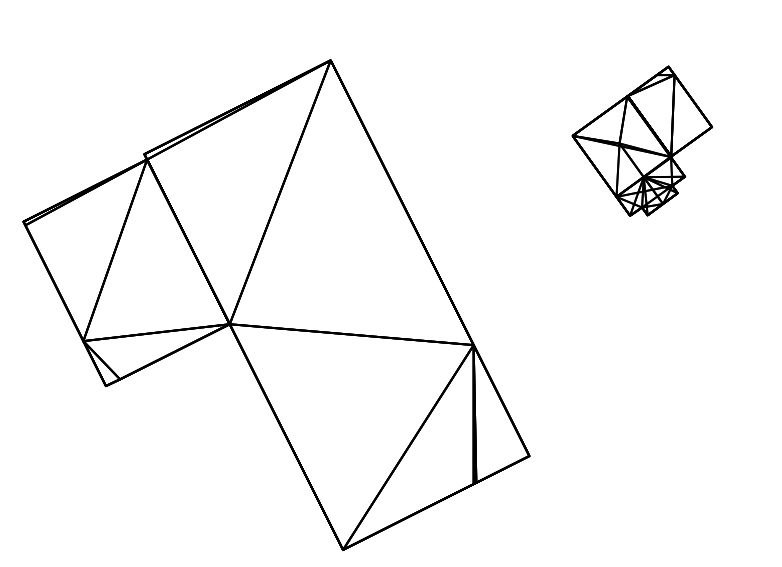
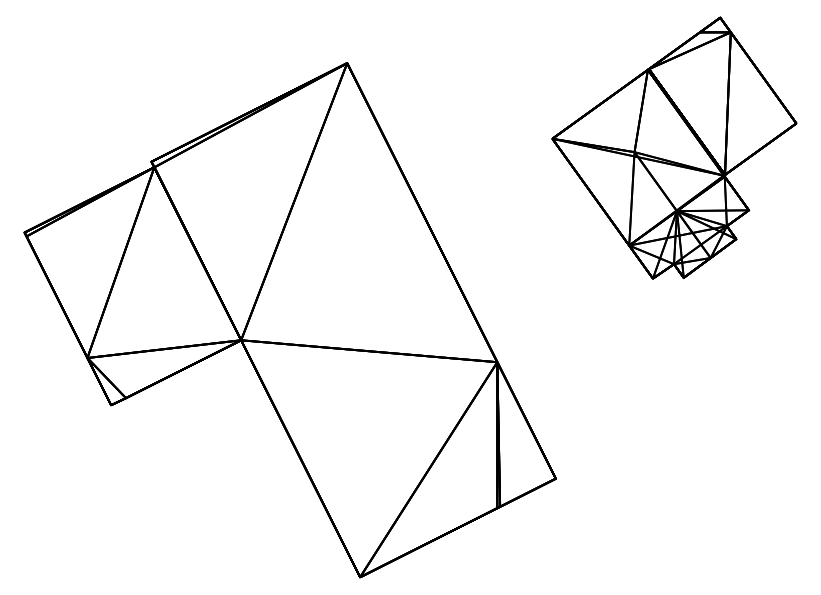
part: (642, 140) -> (674, 147), size x1.67

